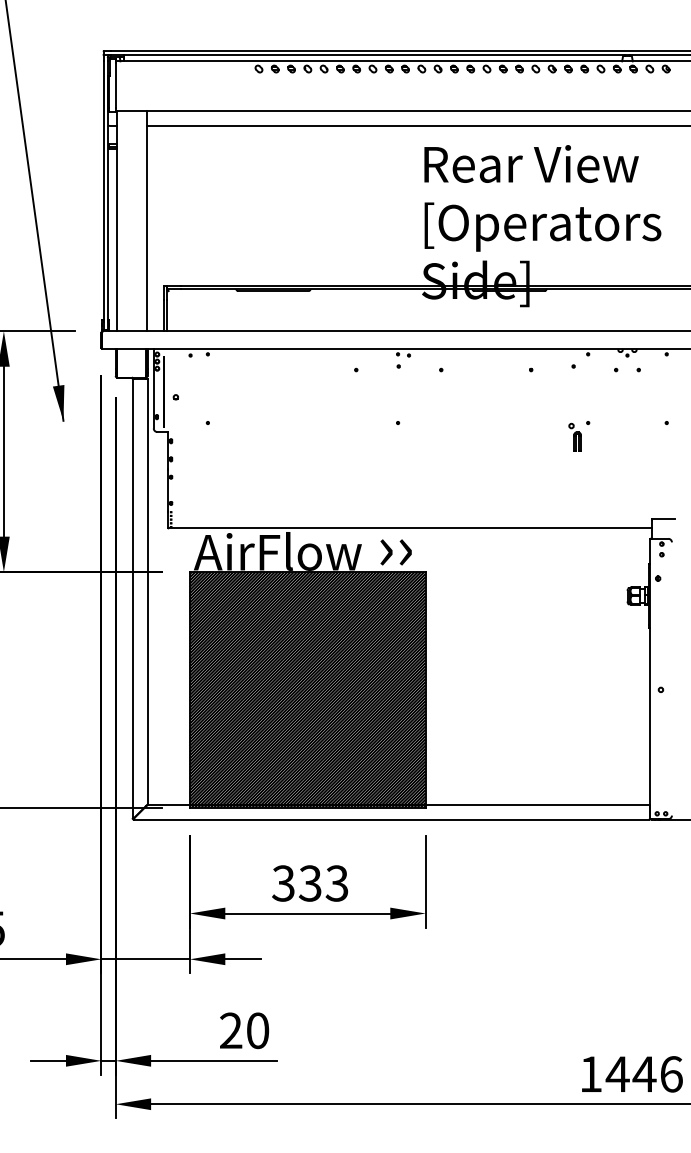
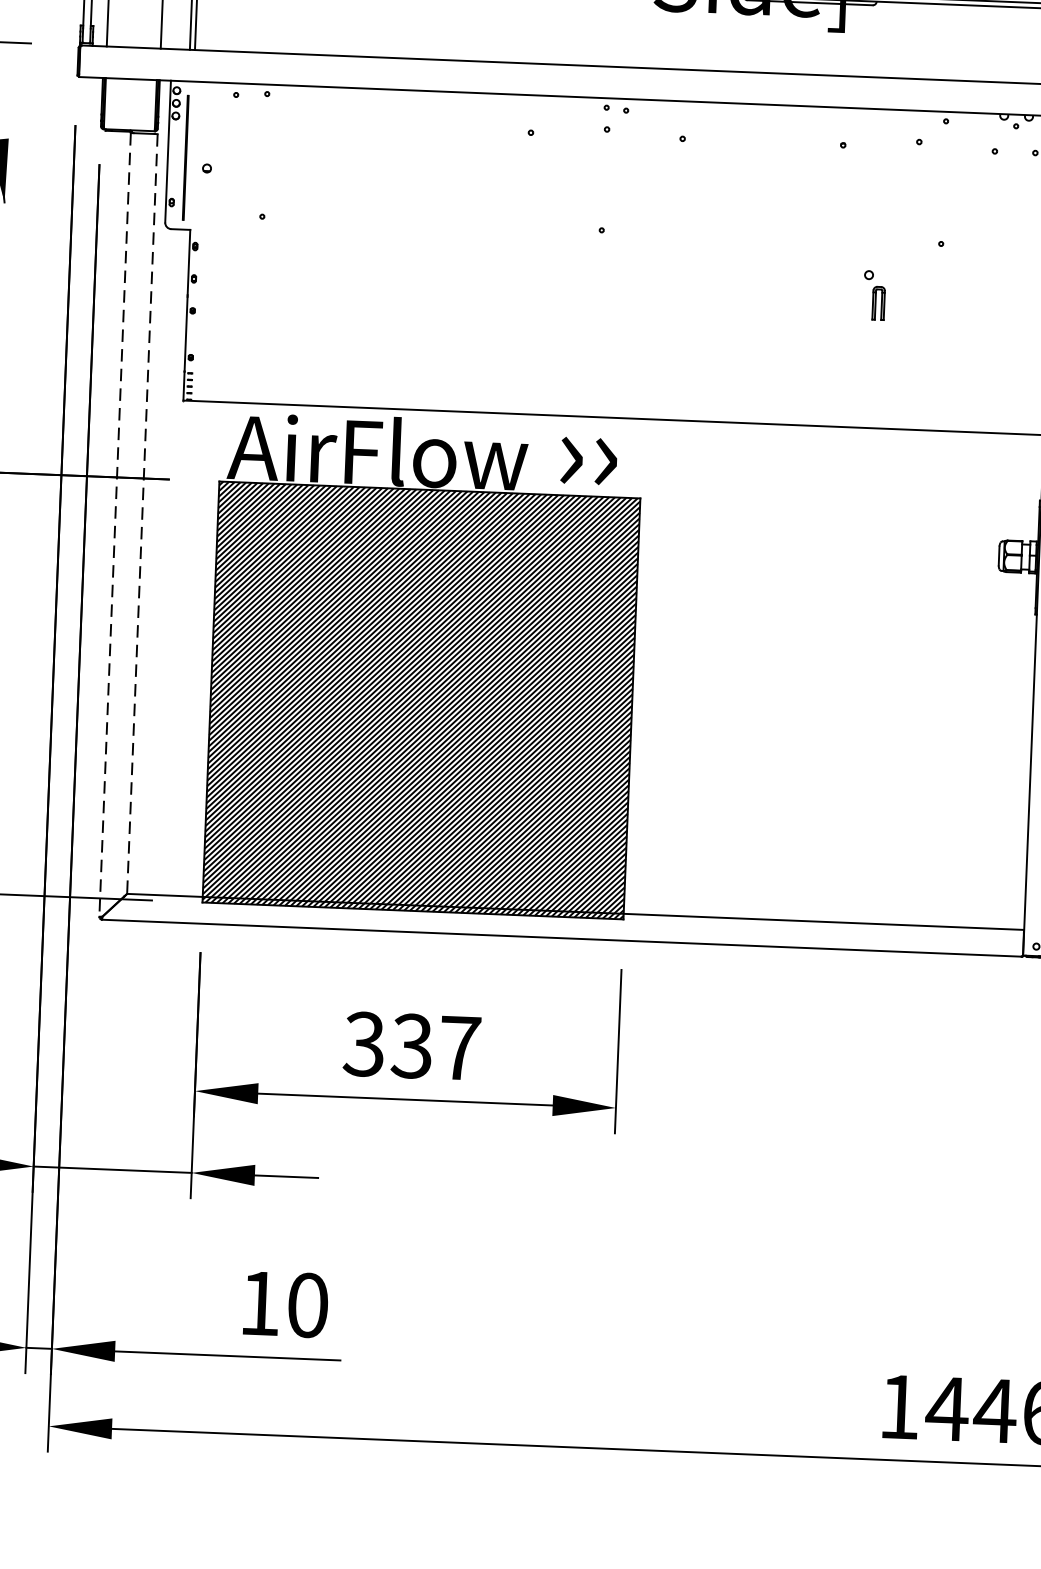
part: (574, 436) -> (873, 293), moved
line: (147, 591) -> (142, 513), solid -> dashed
line: (132, 598) -> (115, 524), solid -> dashed
text: (336, 883) -> (458, 1048), 333 -> 337
text: (231, 1030) -> (260, 1302), 20 -> 10

